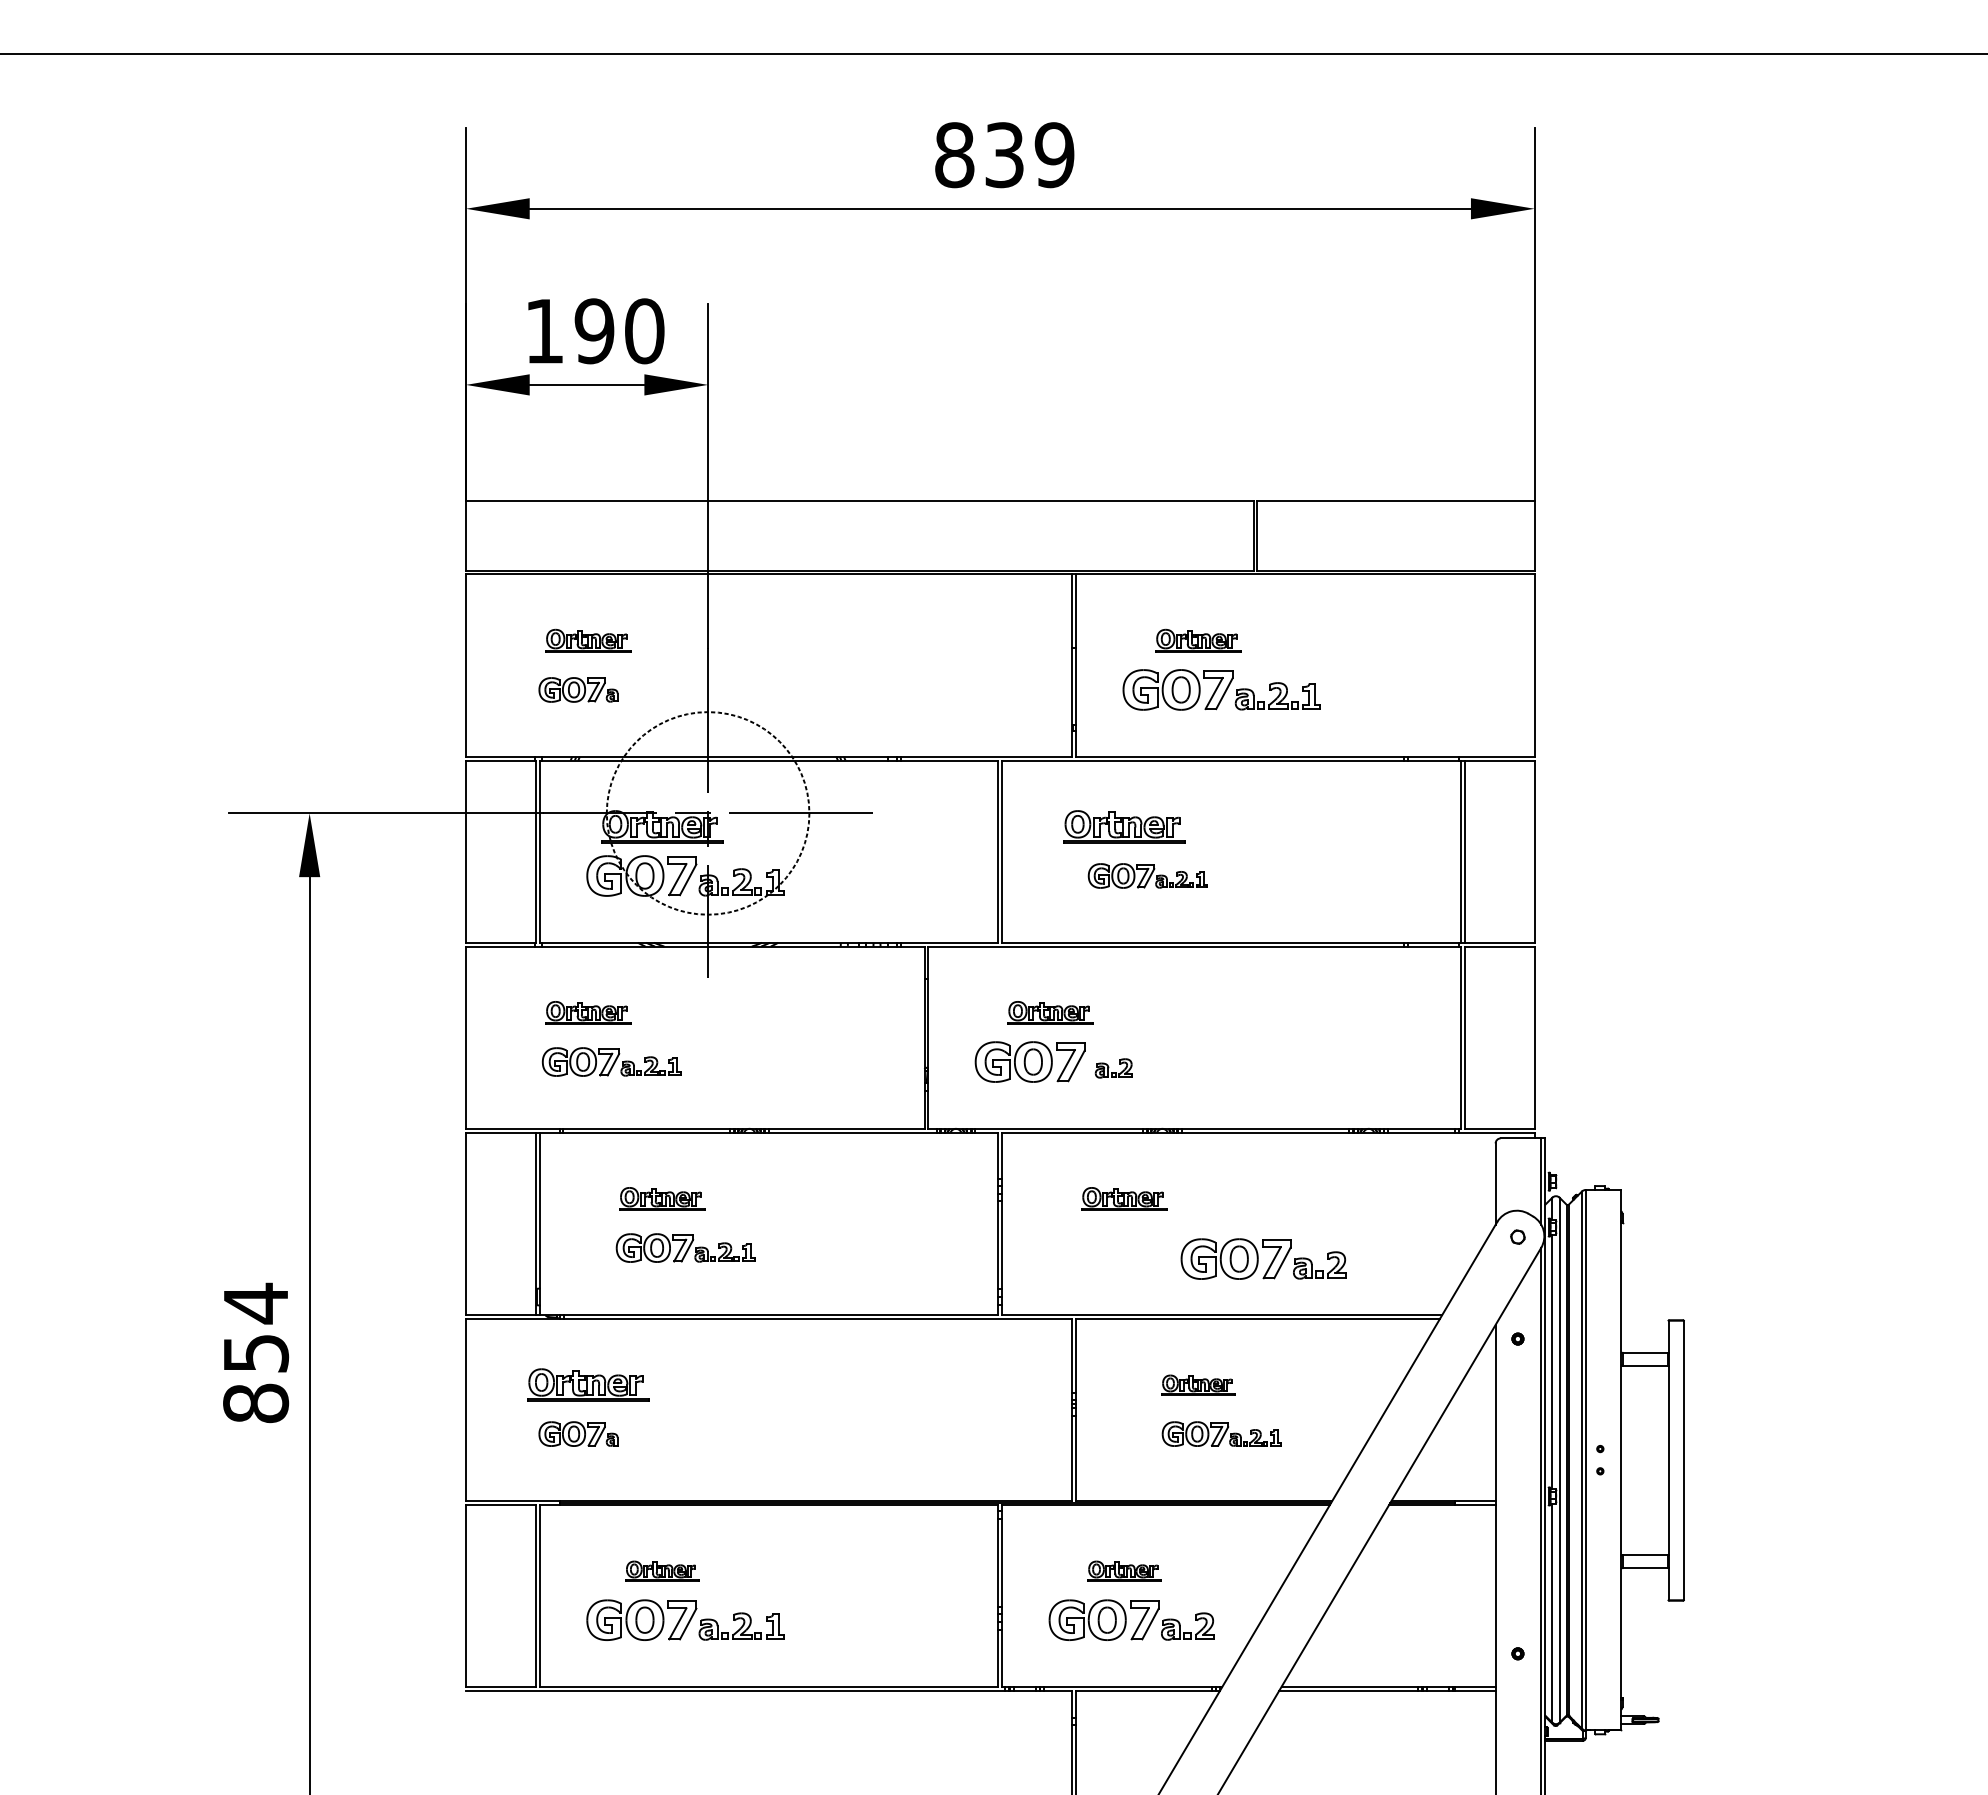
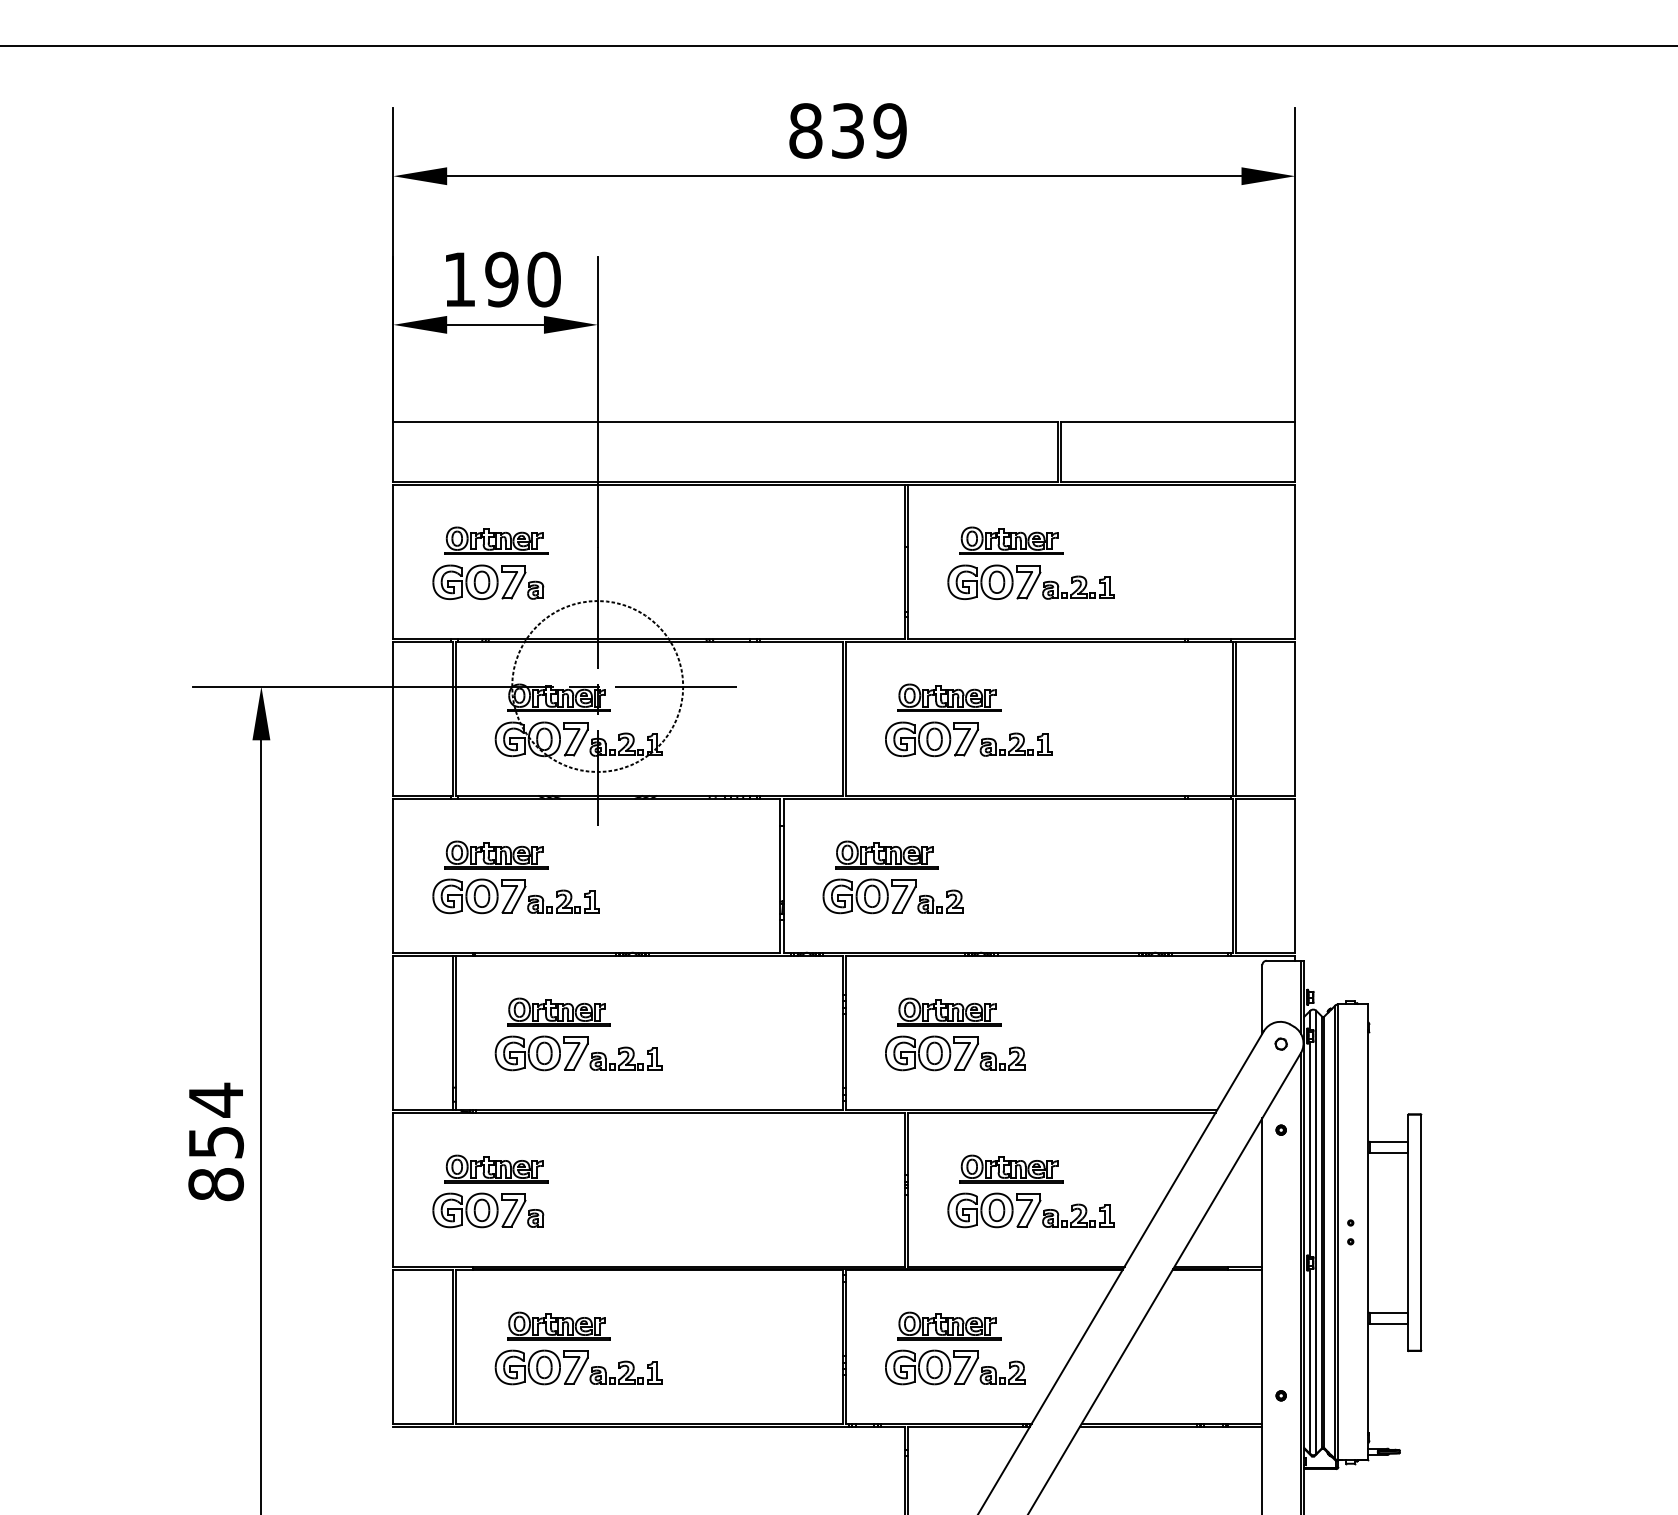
part: (588, 640) -> (496, 540), size x1.43
part: (1198, 640) -> (1011, 540), size x1.43
part: (578, 689) -> (488, 581), size x1.67
part: (1147, 875) -> (968, 738), size x1.67
part: (588, 1012) -> (496, 854), size x1.43
part: (1050, 1012) -> (886, 854), size x1.43
part: (611, 1061) -> (516, 895), size x1.43
part: (1113, 1068) -> (939, 901), size x1.43
part: (662, 1198) -> (559, 1011), size x1.43
part: (1124, 1198) -> (949, 1011), size x1.43
part: (685, 1247) -> (578, 1052), size x1.43
part: (1263, 1258) -> (955, 1052), moved
part: (1198, 1384) -> (1011, 1168), size x1.67
part: (578, 1433) -> (488, 1209), size x1.67
part: (1221, 1433) -> (1031, 1209), size x1.67
part: (662, 1570) -> (559, 1325), size x1.67
part: (1124, 1570) -> (949, 1325), size x1.67

